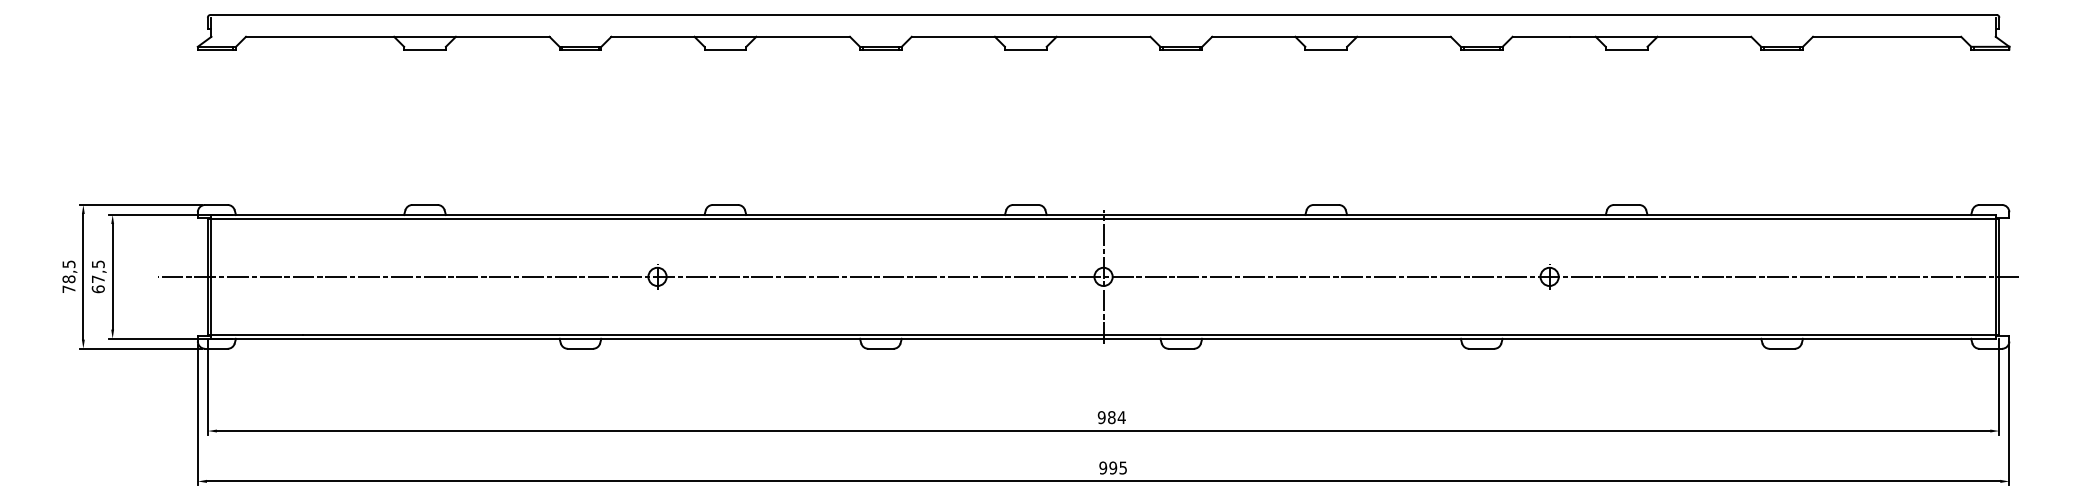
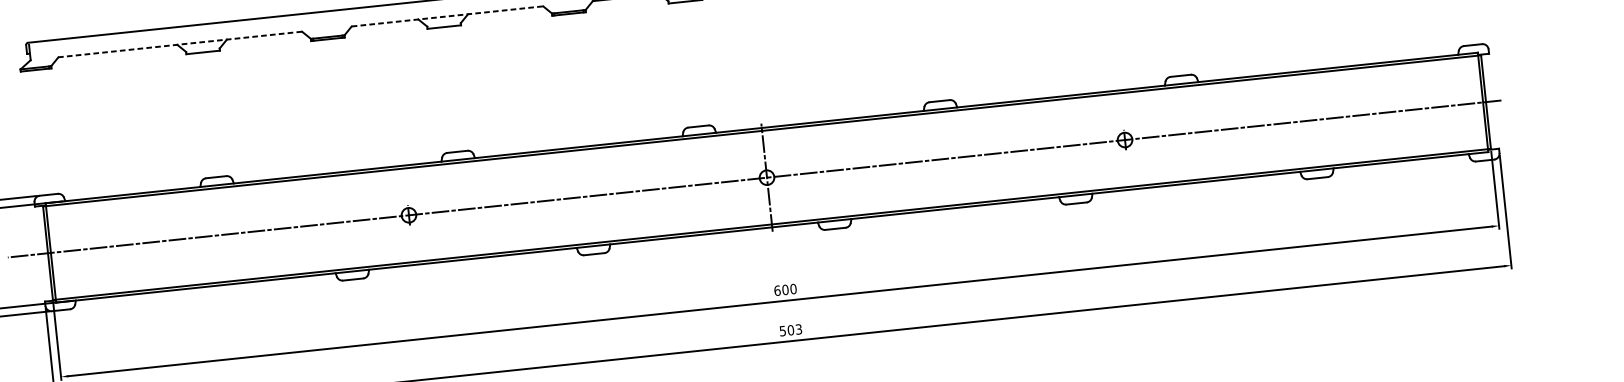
line: (397, 36) -> (179, 44), solid -> dashed
line: (731, 36) -> (448, 16), solid -> dashed
text: (1111, 417) -> (785, 289), 984 -> 600
text: (1112, 467) -> (790, 329), 995 -> 503

